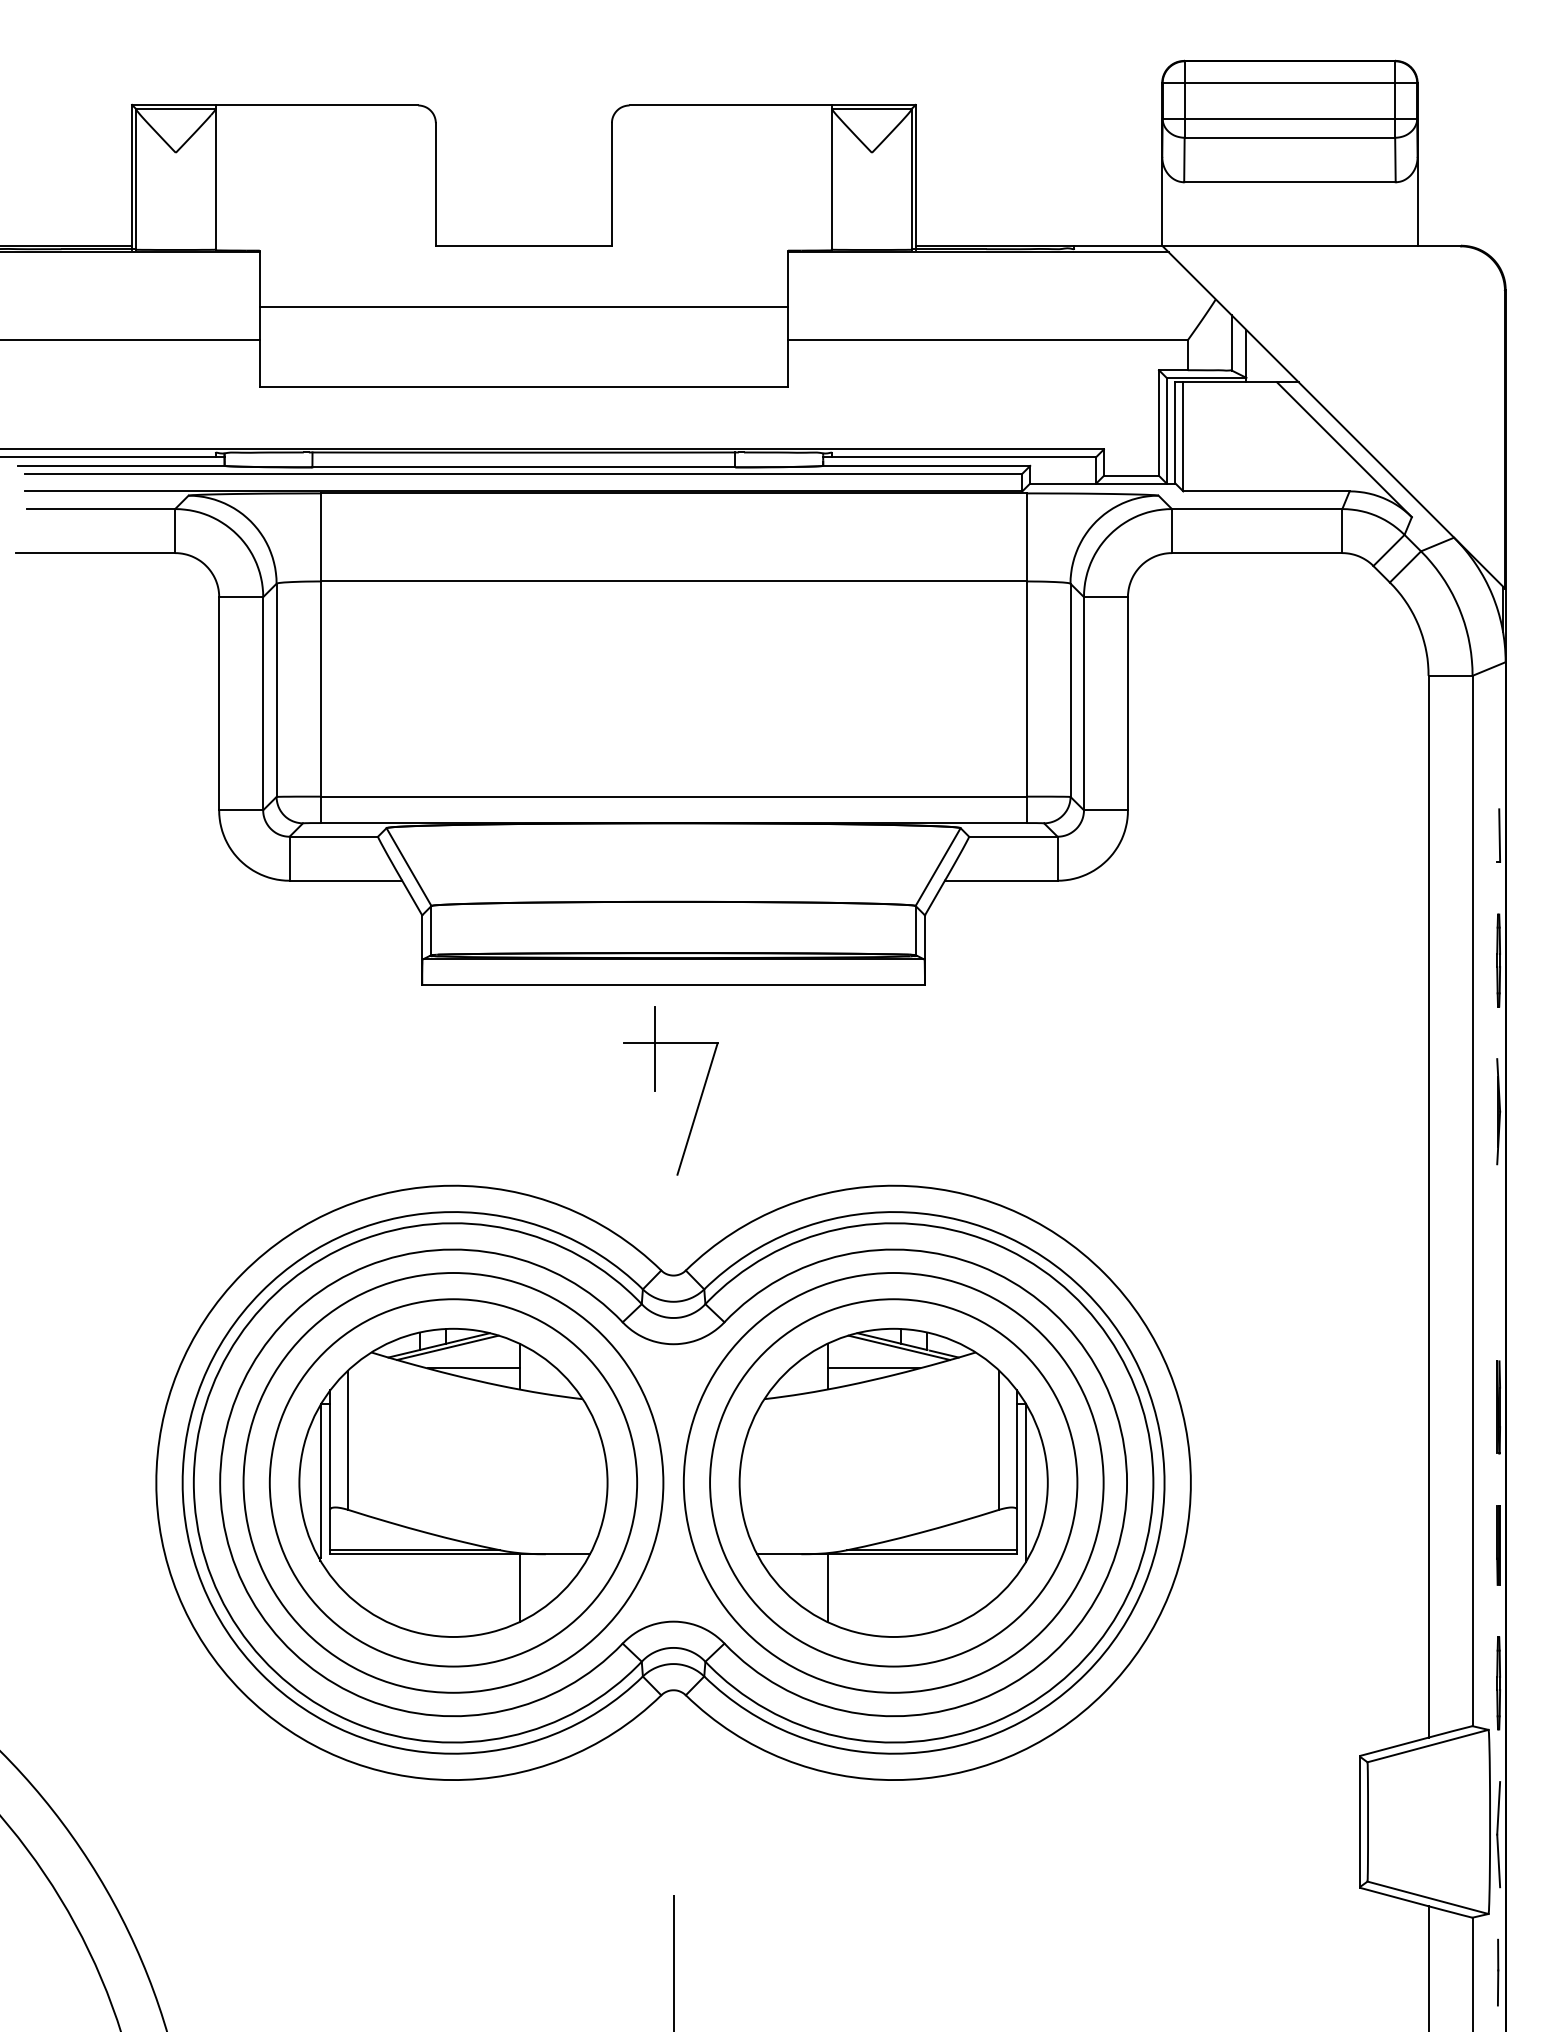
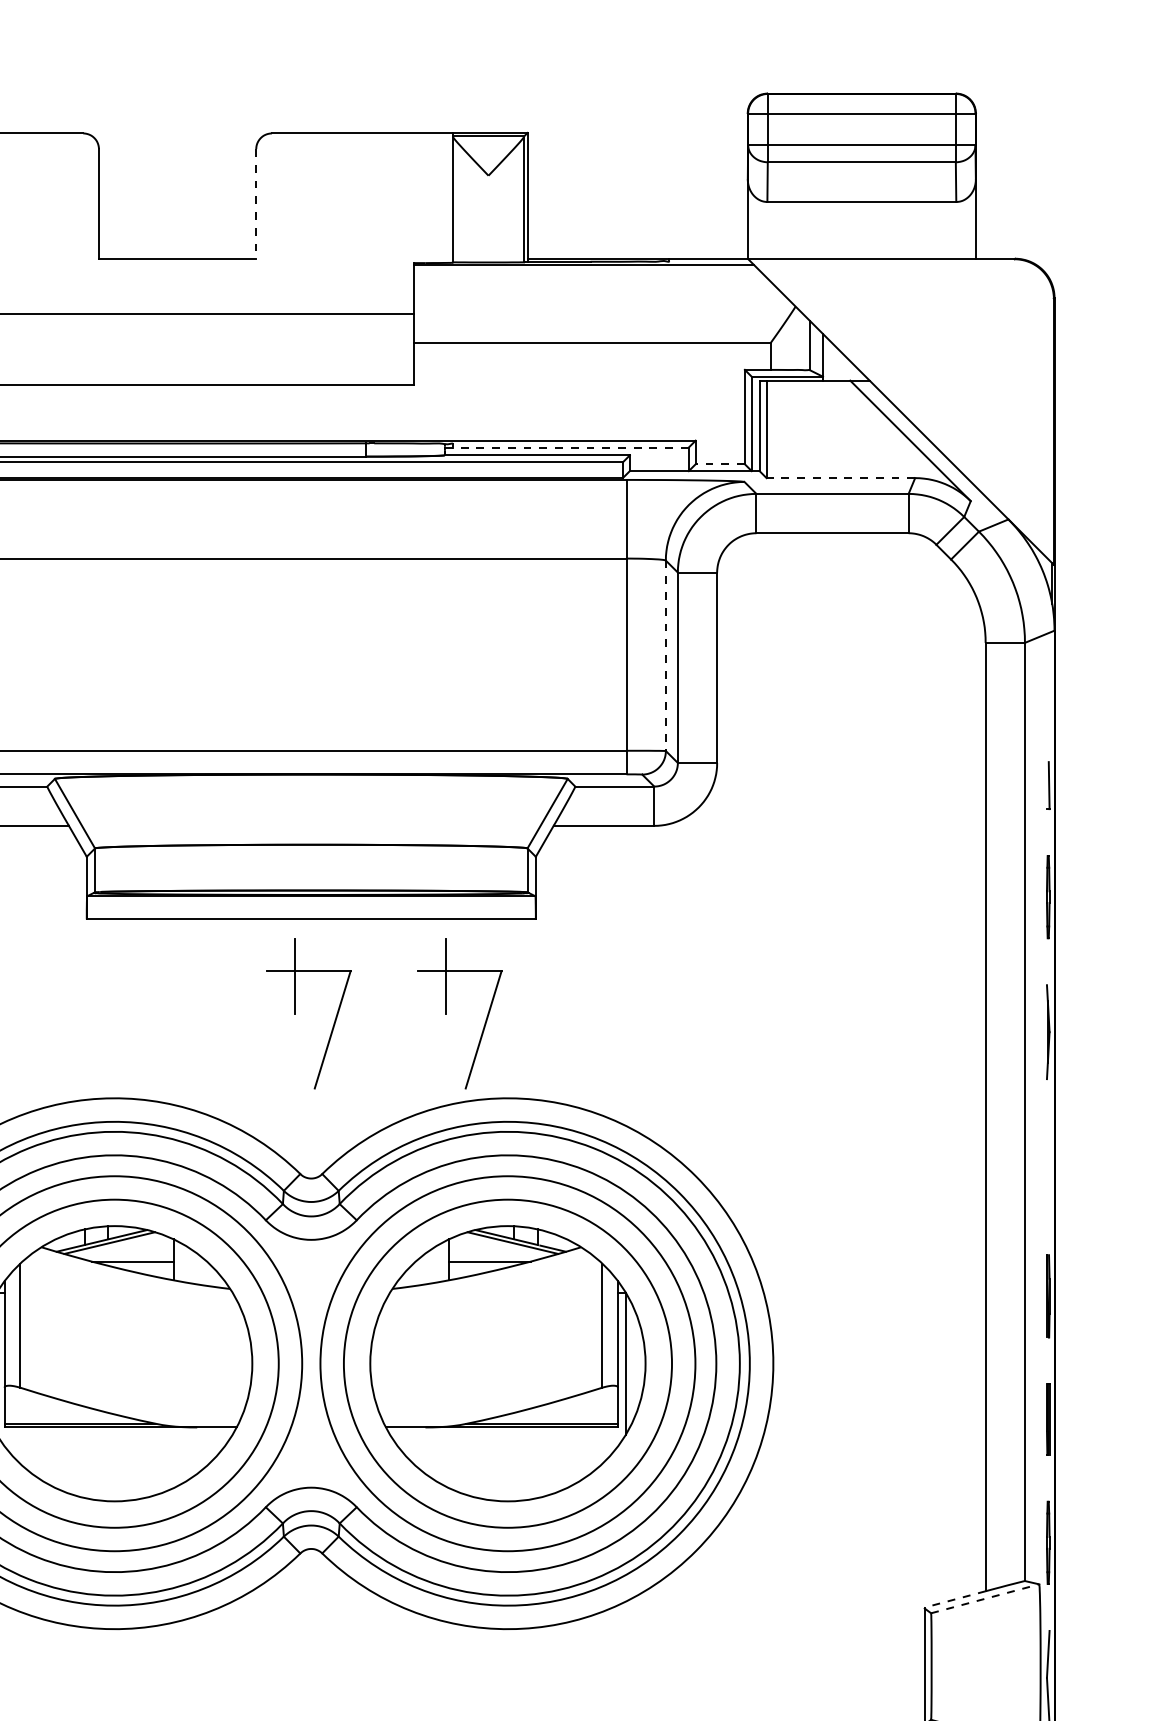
line: (611, 184) -> (255, 204), solid -> dashed
line: (959, 457) -> (566, 447), solid -> dashed
line: (1131, 475) -> (720, 463), solid -> dashed
line: (1265, 491) -> (840, 478), solid -> dashed
line: (1070, 690) -> (665, 655), solid -> dashed
part: (824, 1090) -> (446, 1013), added
line: (519, 1588) -> (173, 1458), removed
line: (827, 1588) -> (448, 1458), removed
line: (1393, 1746) -> (954, 1599), solid -> dashed
line: (1428, 1746) -> (985, 1599), solid -> dashed

